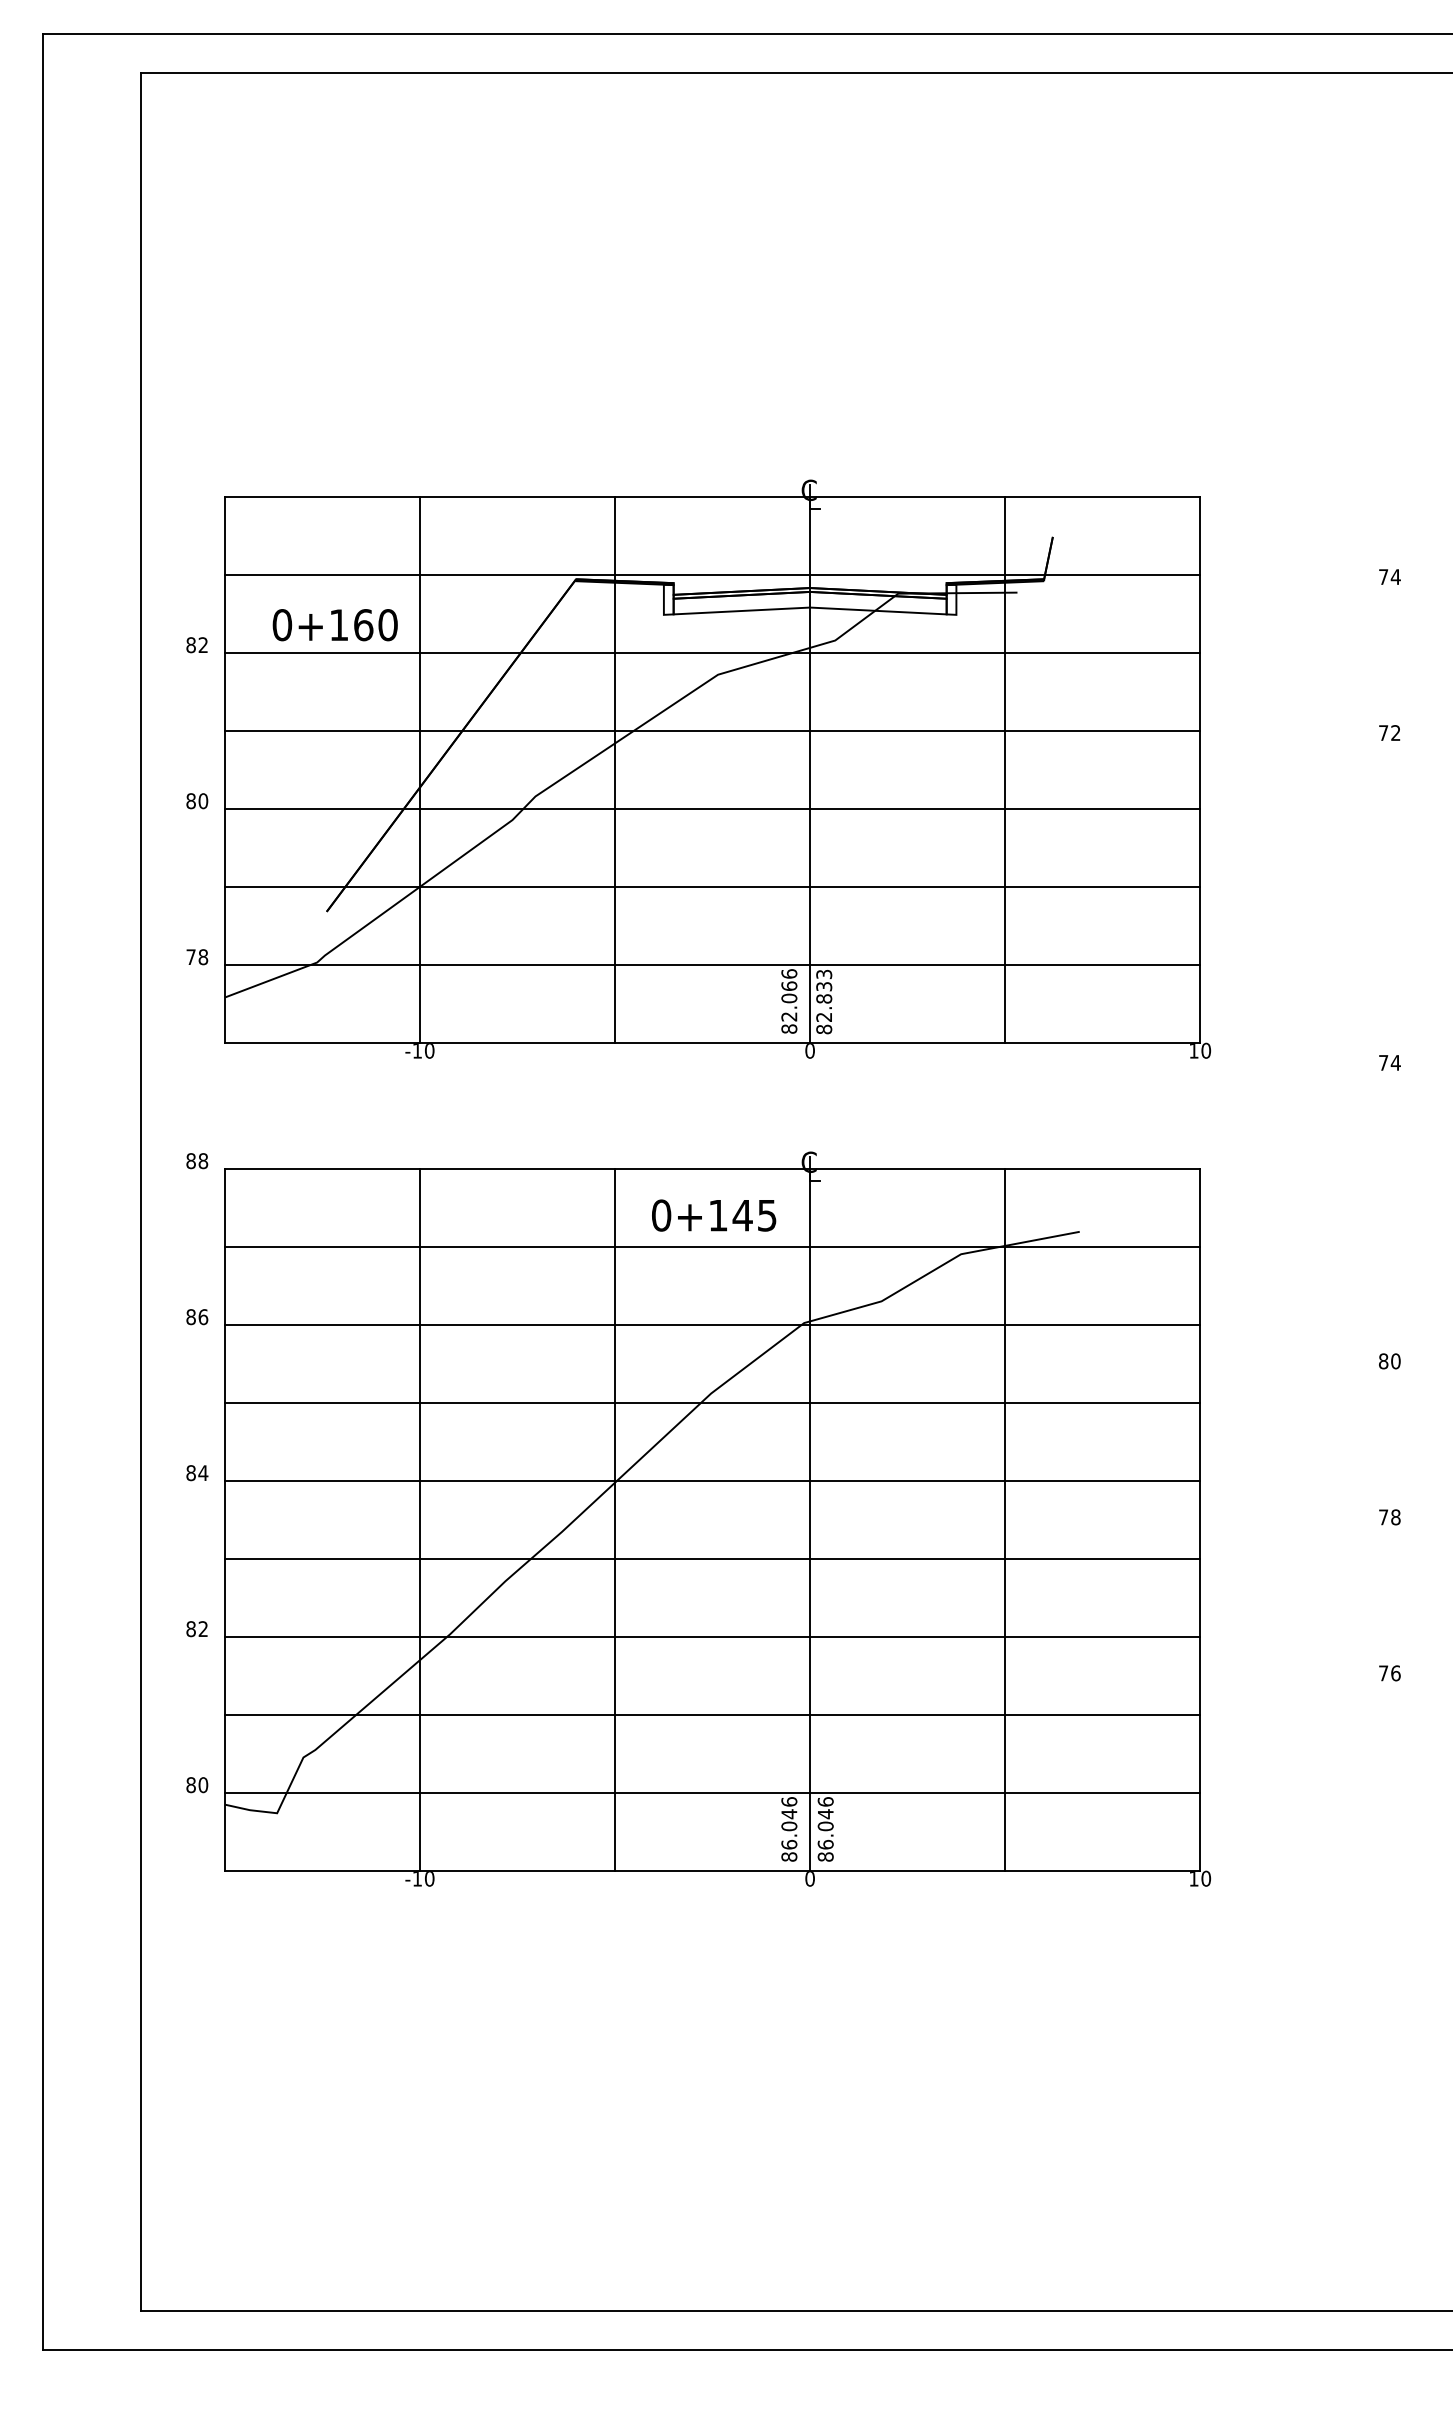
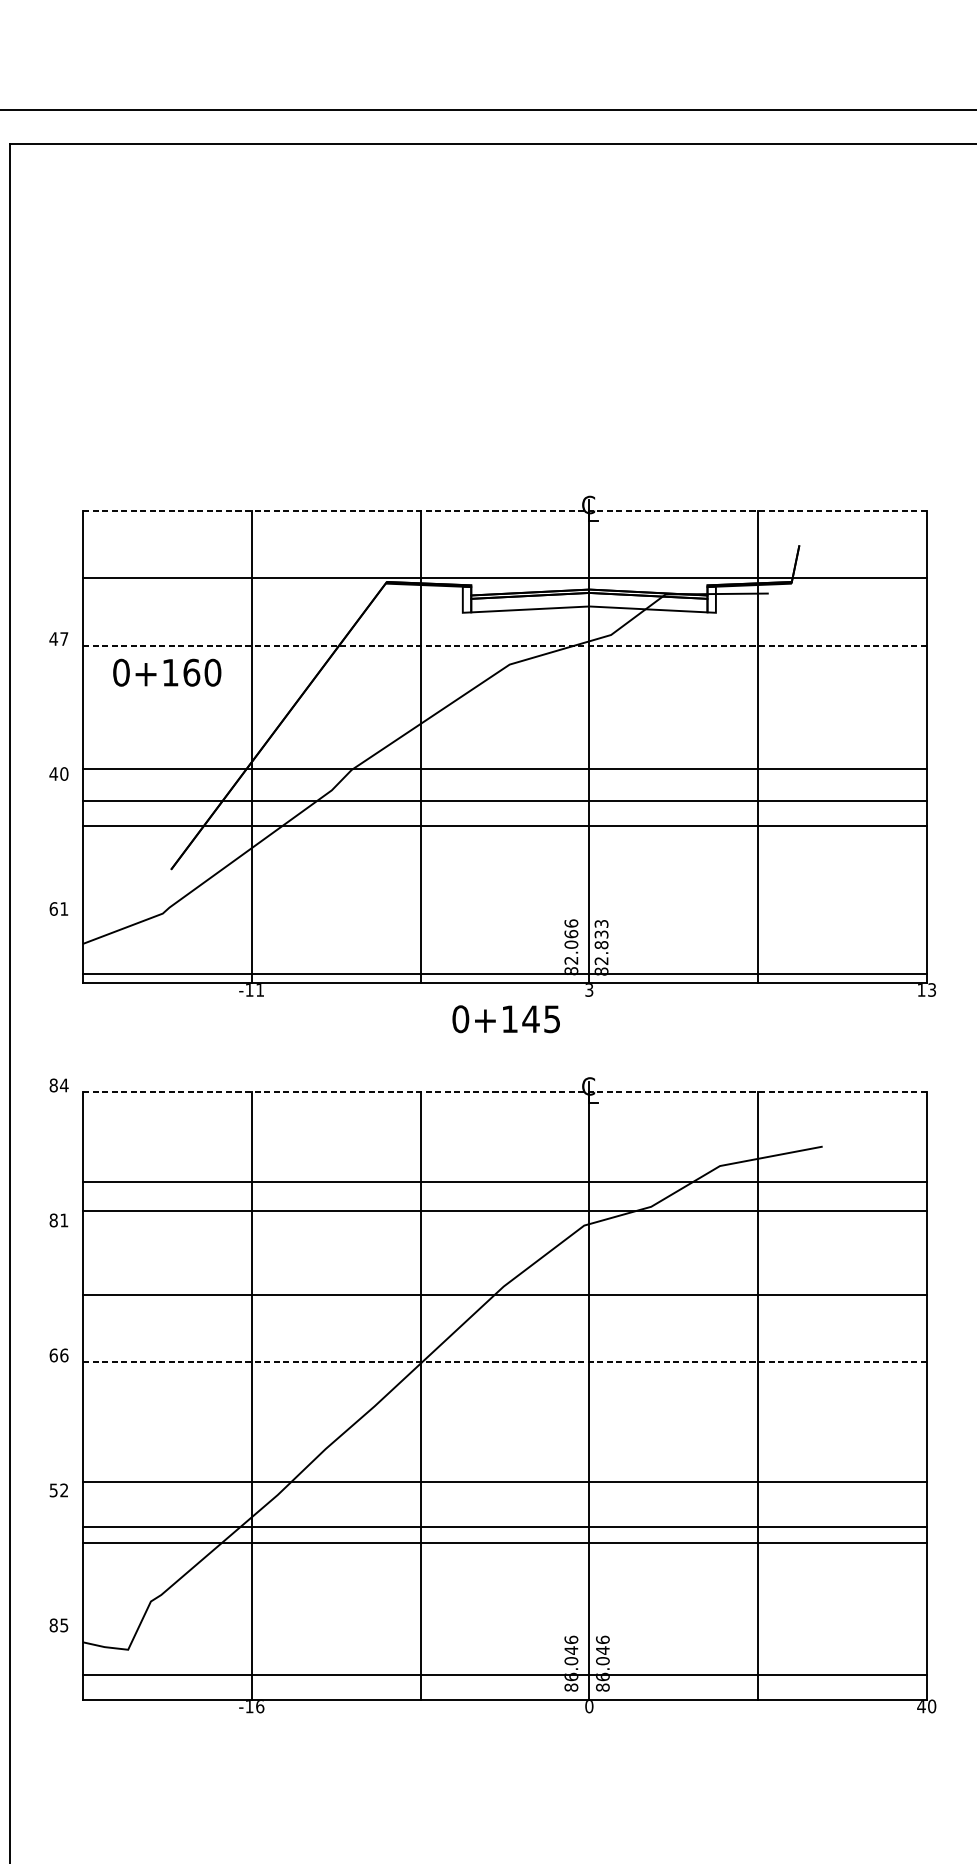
line: (712, 497) -> (504, 511), solid -> dashed
text: (334, 625) -> (166, 673), moved
text: (196, 645) -> (58, 639), 82 -> 47
line: (712, 653) -> (504, 646), solid -> dashed
line: (712, 731) -> (504, 769), moved
text: (191, 801) -> (54, 774), 80 -> 40
line: (712, 809) -> (504, 826), moved
line: (712, 887) -> (504, 801), moved
text: (197, 957) -> (59, 909), 78 -> 61
line: (712, 965) -> (504, 974), moved
text: (1206, 1050) -> (932, 989), 10 -> 13
text: (429, 1051) -> (260, 990), -10 -> -11
text: (809, 1051) -> (588, 990), 0 -> 3
text: (203, 1161) -> (64, 1085), 88 -> 84
line: (712, 1168) -> (504, 1091), solid -> dashed
text: (714, 1215) -> (506, 1019), moved
line: (712, 1246) -> (504, 1210), moved
text: (203, 1317) -> (64, 1220), 86 -> 81
line: (712, 1324) -> (504, 1181), moved
text: (197, 1473) -> (59, 1355), 84 -> 66
line: (712, 1480) -> (504, 1361), solid -> dashed
line: (712, 1558) -> (504, 1482), moved
text: (190, 1629) -> (53, 1490), 82 -> 52
line: (712, 1636) -> (504, 1542), moved
line: (712, 1714) -> (504, 1526), moved
text: (203, 1785) -> (64, 1625), 80 -> 85
line: (712, 1792) -> (504, 1674), moved
text: (429, 1879) -> (260, 1707), -10 -> -16
text: (1193, 1879) -> (921, 1707), 10 -> 40

